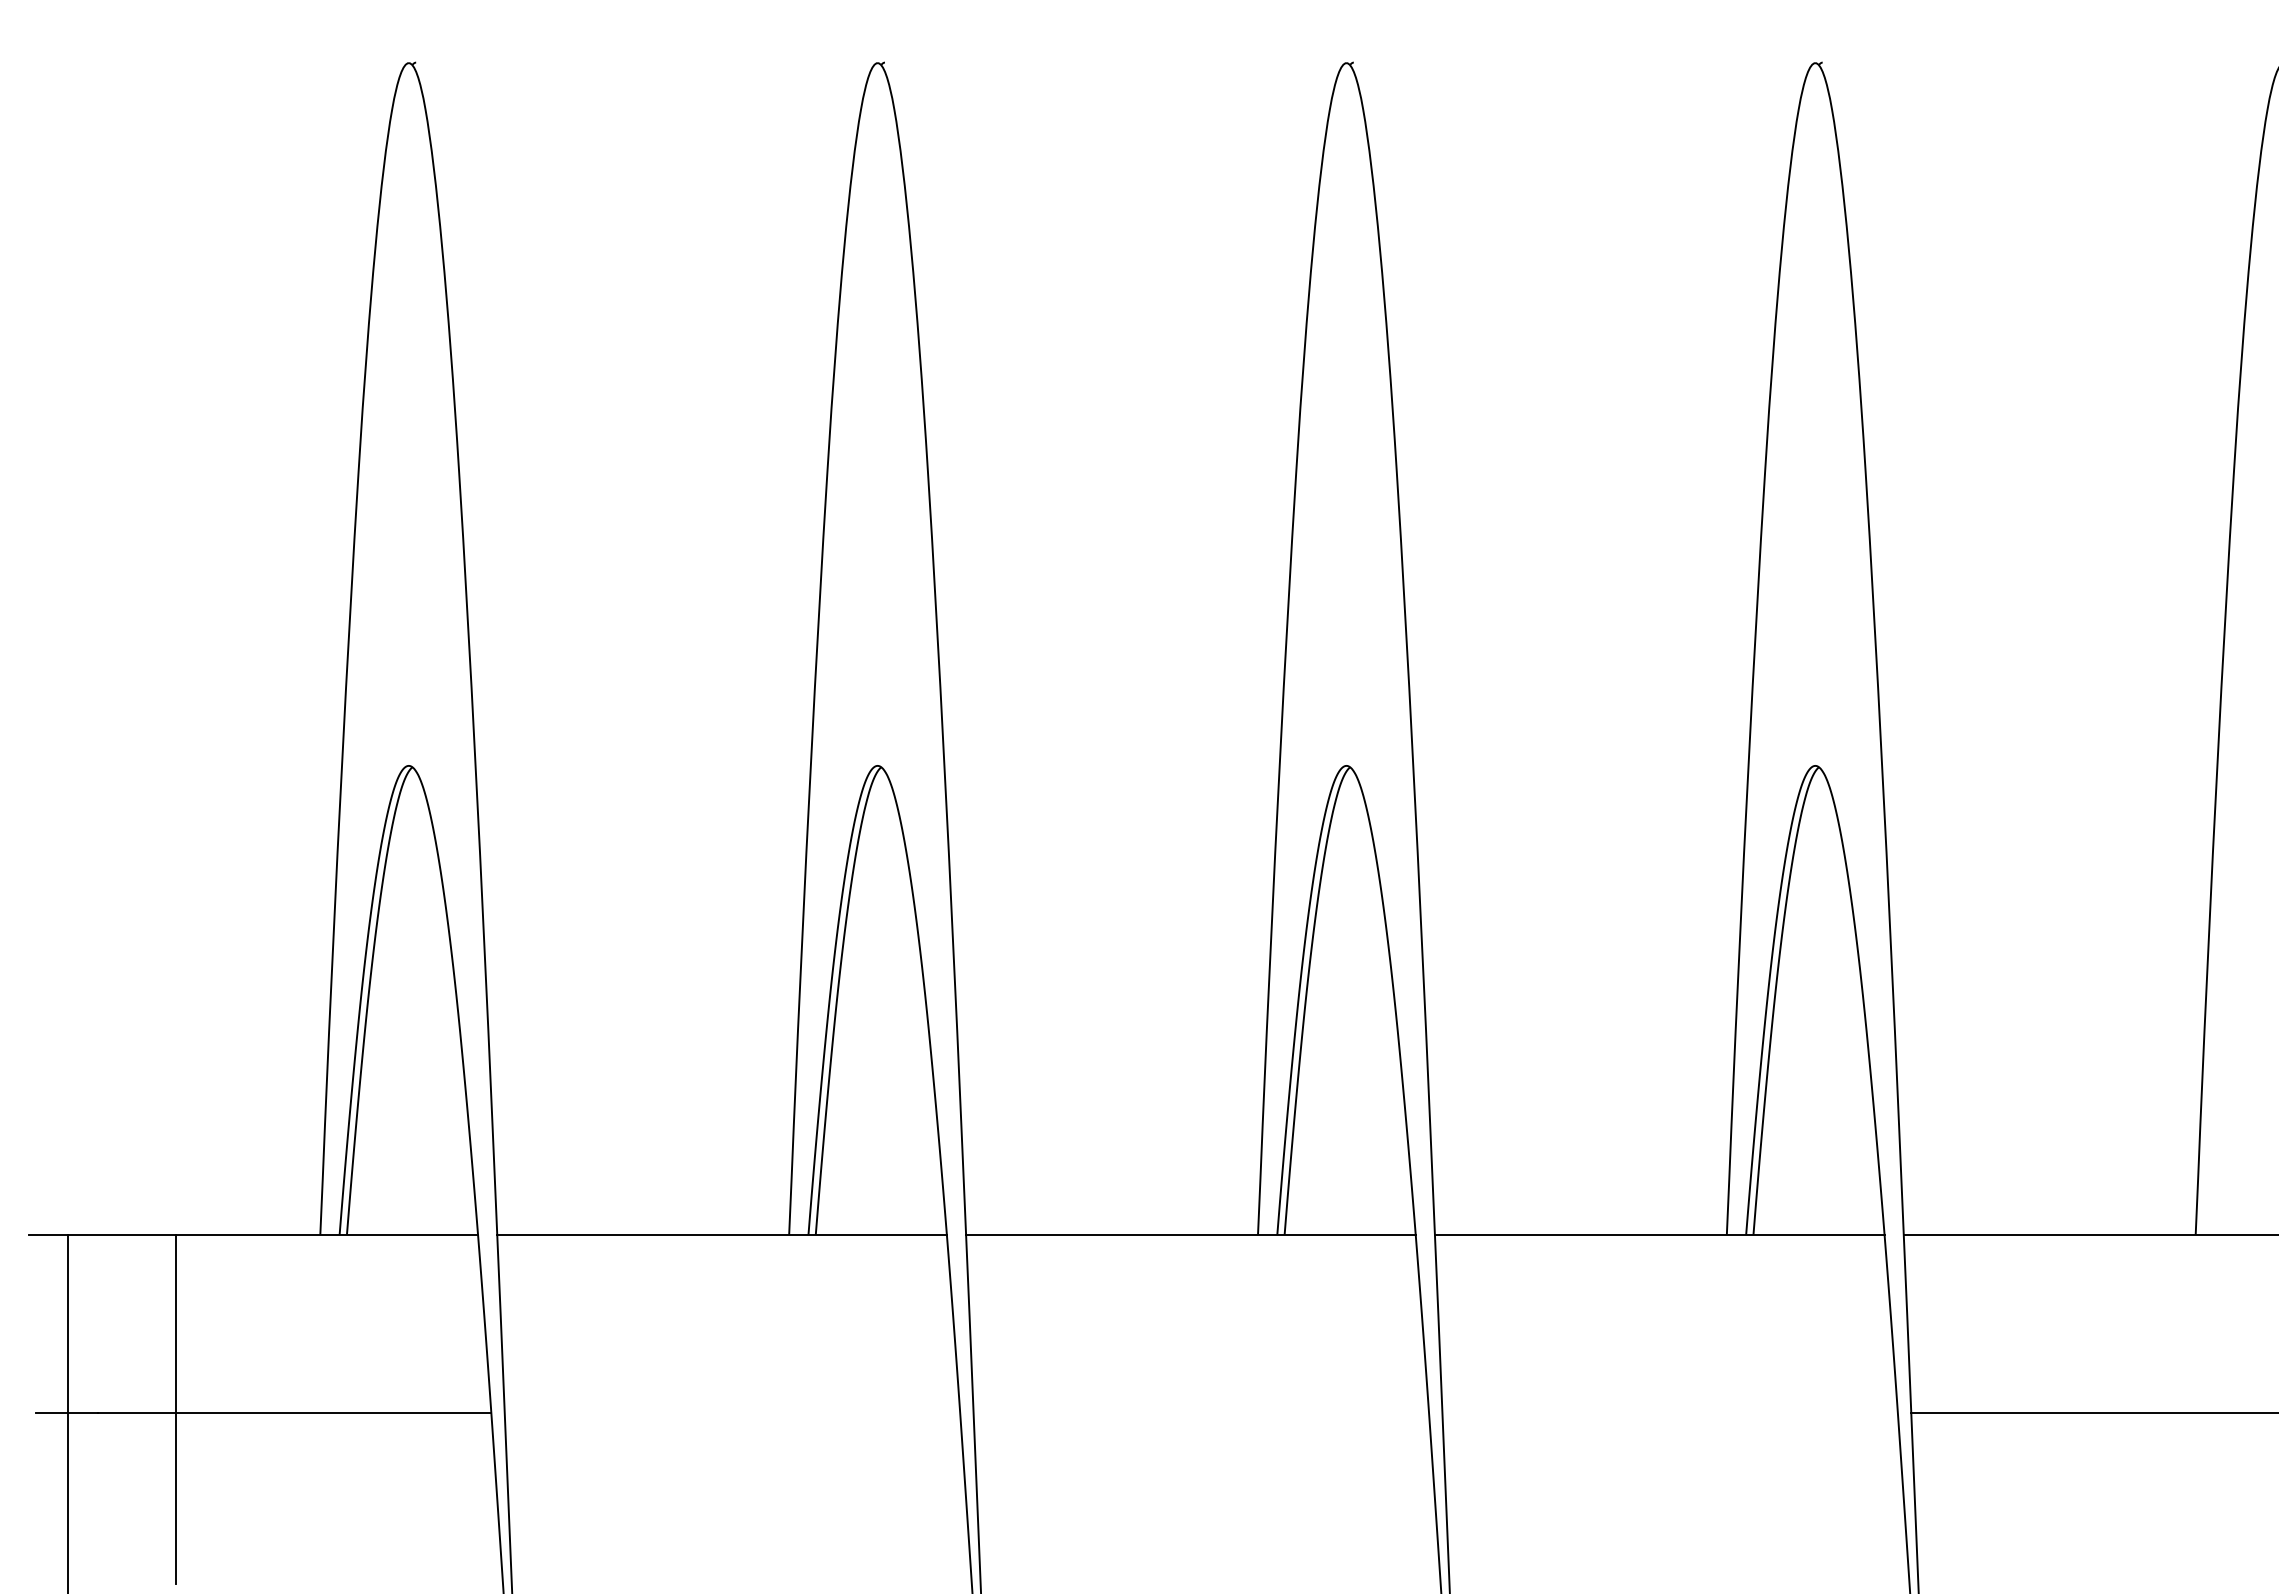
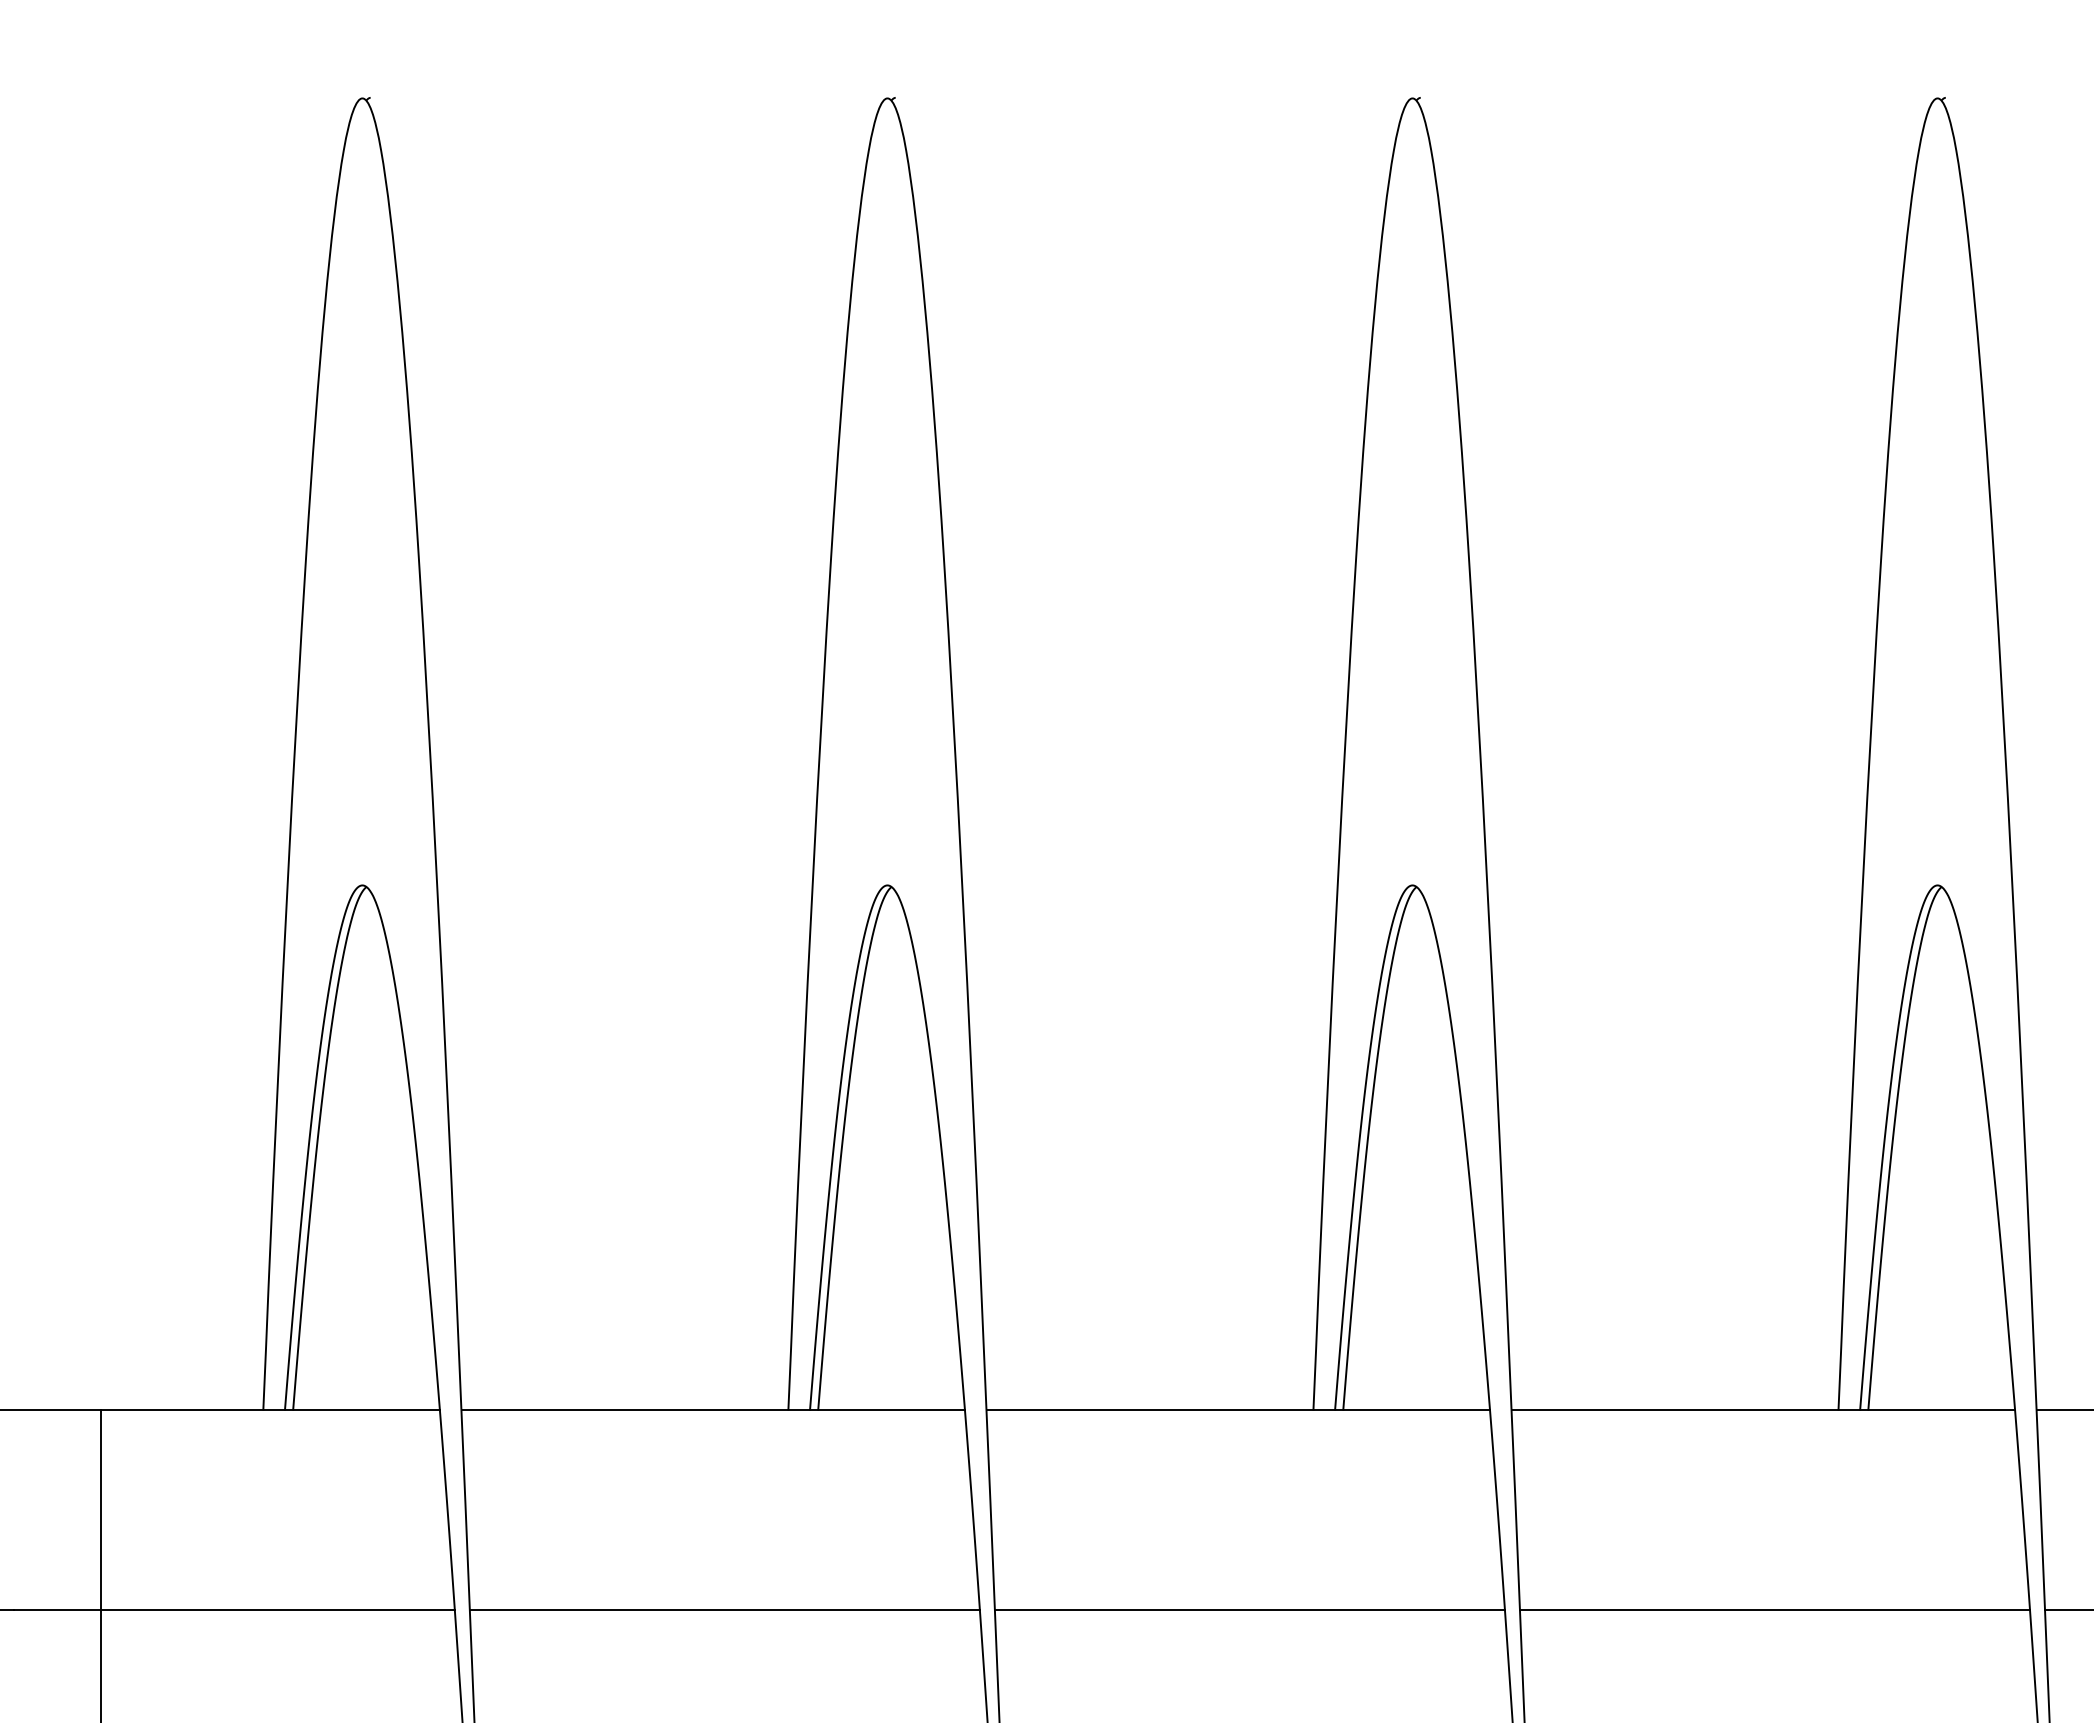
line: (732, 1412) -> (724, 1609), added
line: (1201, 1412) -> (1250, 1609), added
line: (1669, 1412) -> (1774, 1609), added

